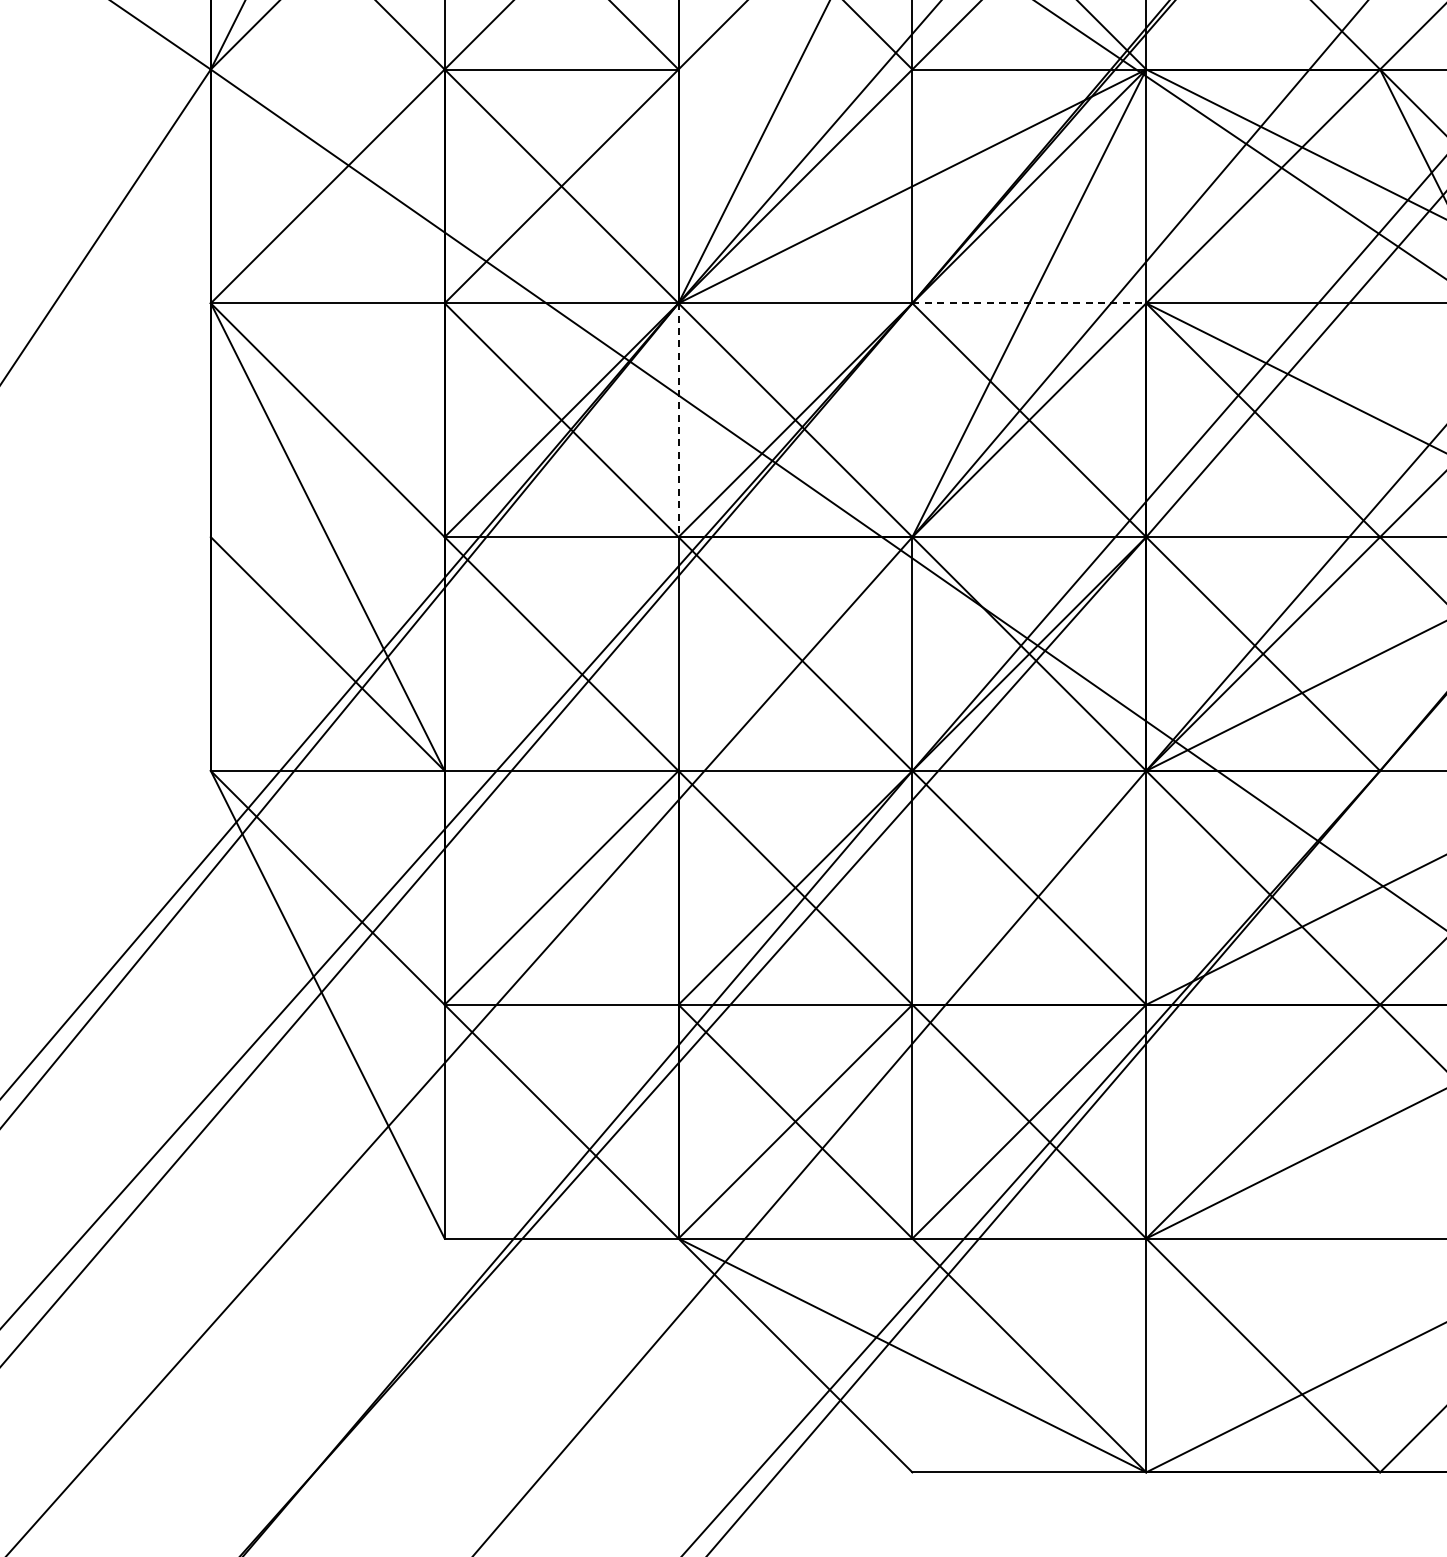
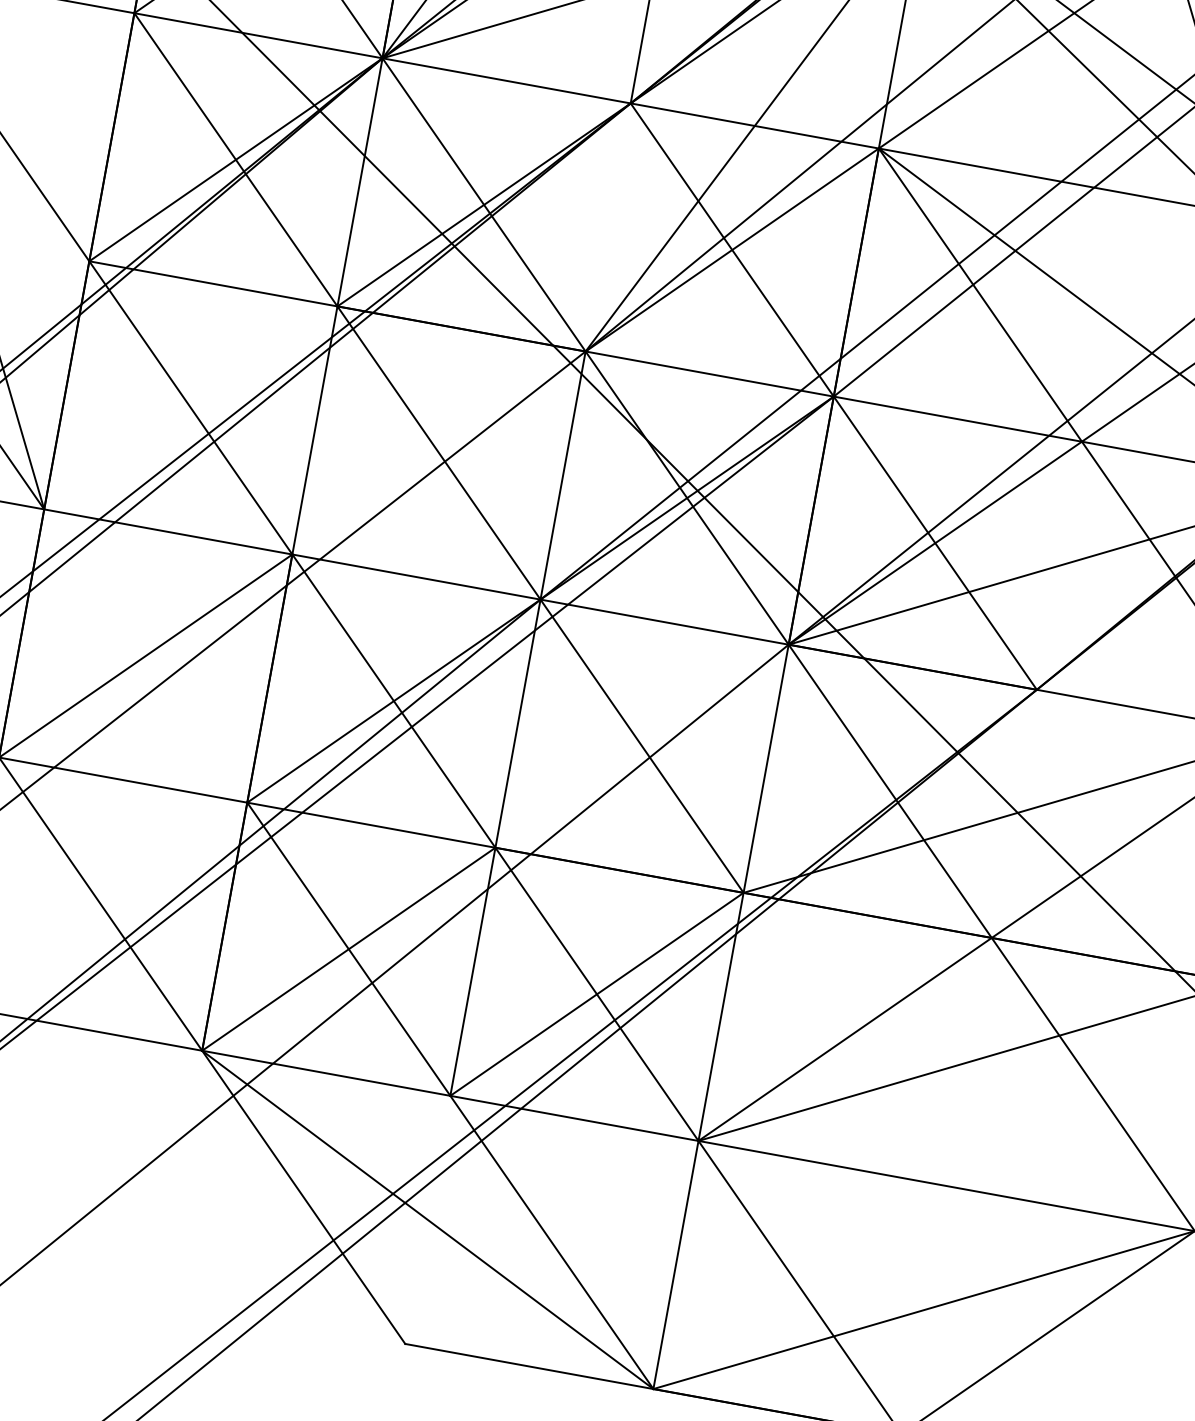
line: (1029, 303) -> (754, 126), dashed -> solid
line: (678, 420) -> (359, 182), dashed -> solid

